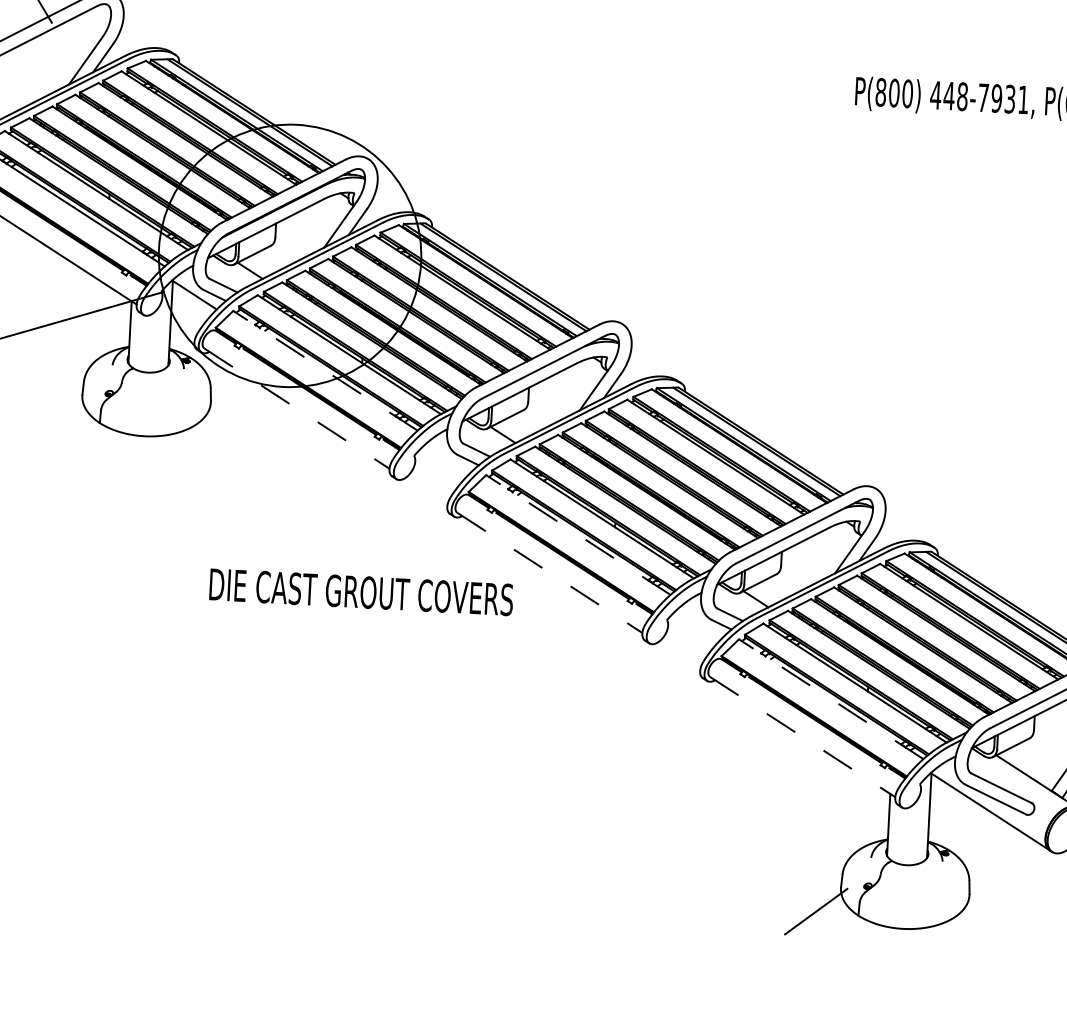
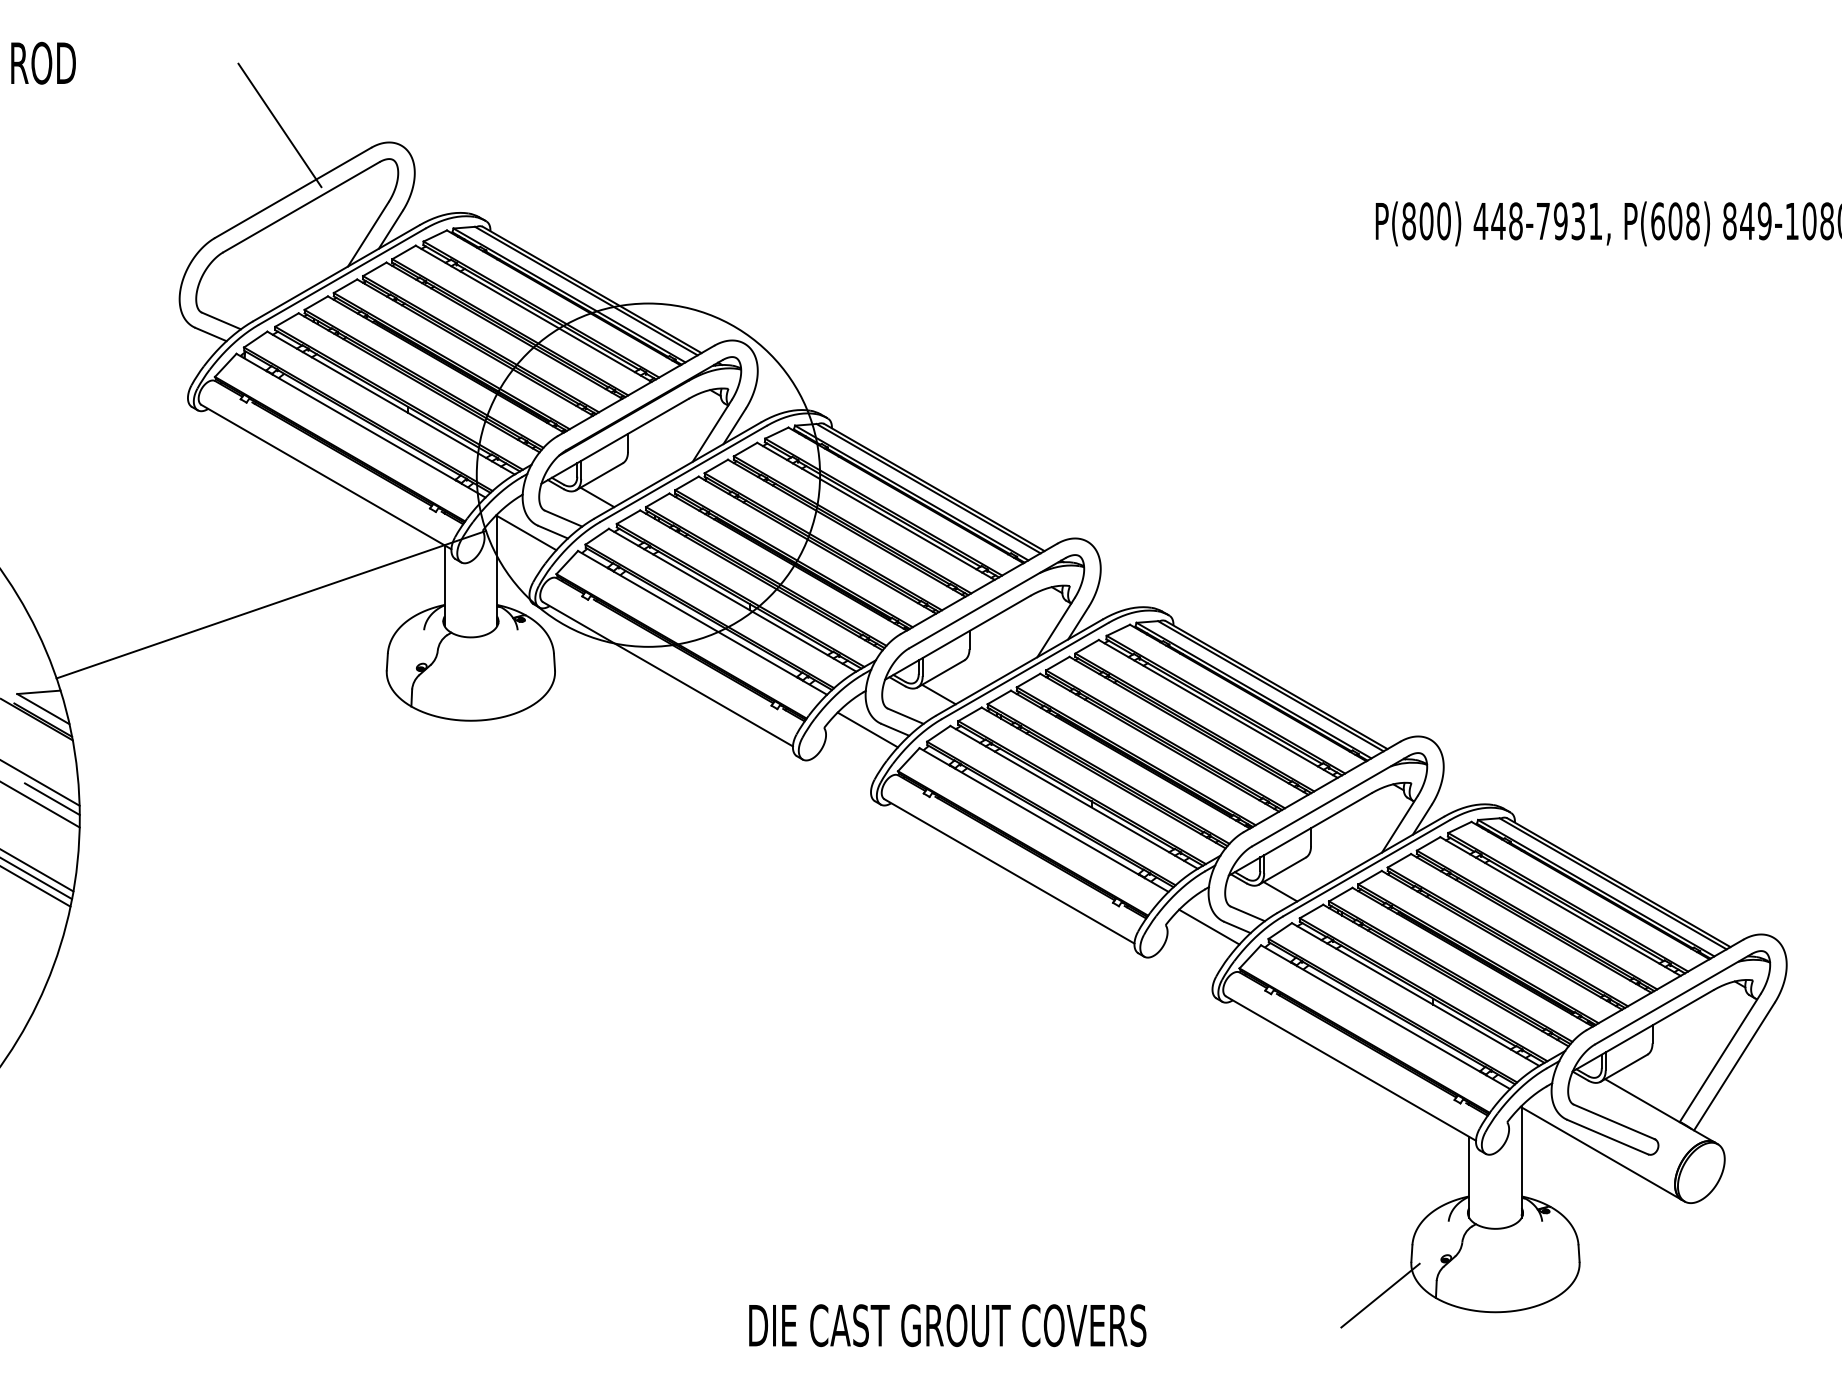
line: (325, 370) -> (702, 622), dashed -> solid
line: (297, 408) -> (668, 674), dashed -> solid
line: (447, 458) -> (867, 729), added
line: (578, 535) -> (1044, 820), dashed -> solid
line: (549, 572) -> (1009, 871), dashed -> solid
text: (361, 592) -> (947, 1325), moved
line: (700, 622) -> (1209, 926), added
line: (831, 699) -> (1385, 1017), dashed -> solid
line: (803, 737) -> (1351, 1068), dashed -> solid

